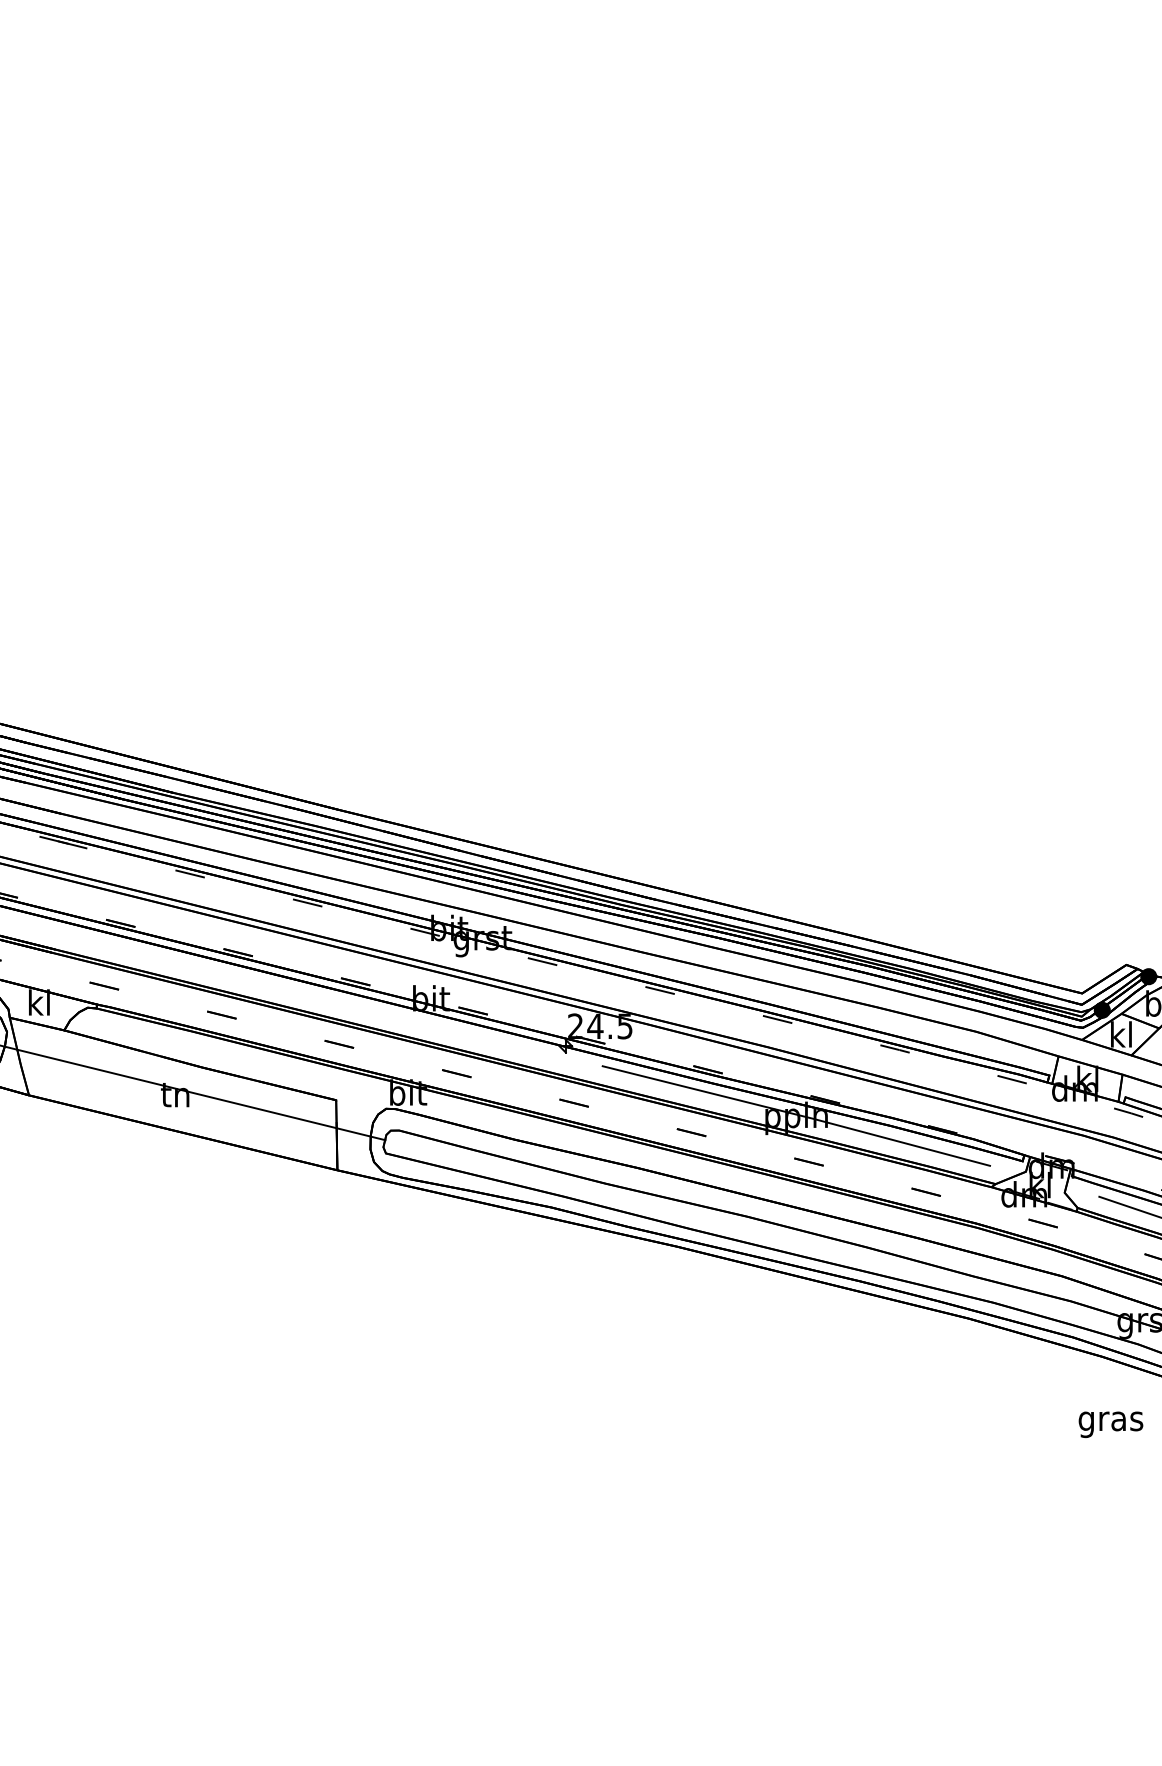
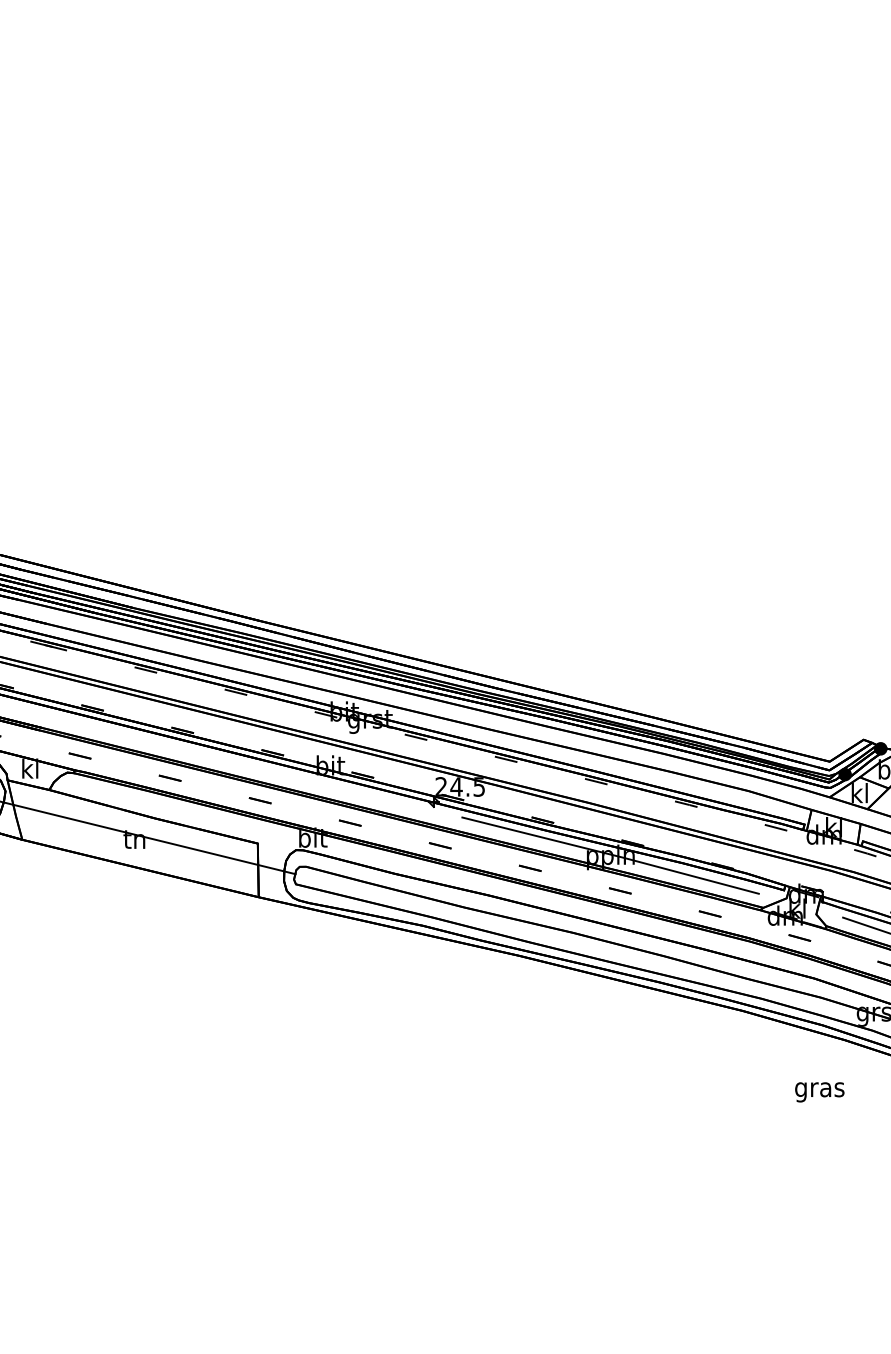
text: (1110, 1424) -> (819, 1092), moved

